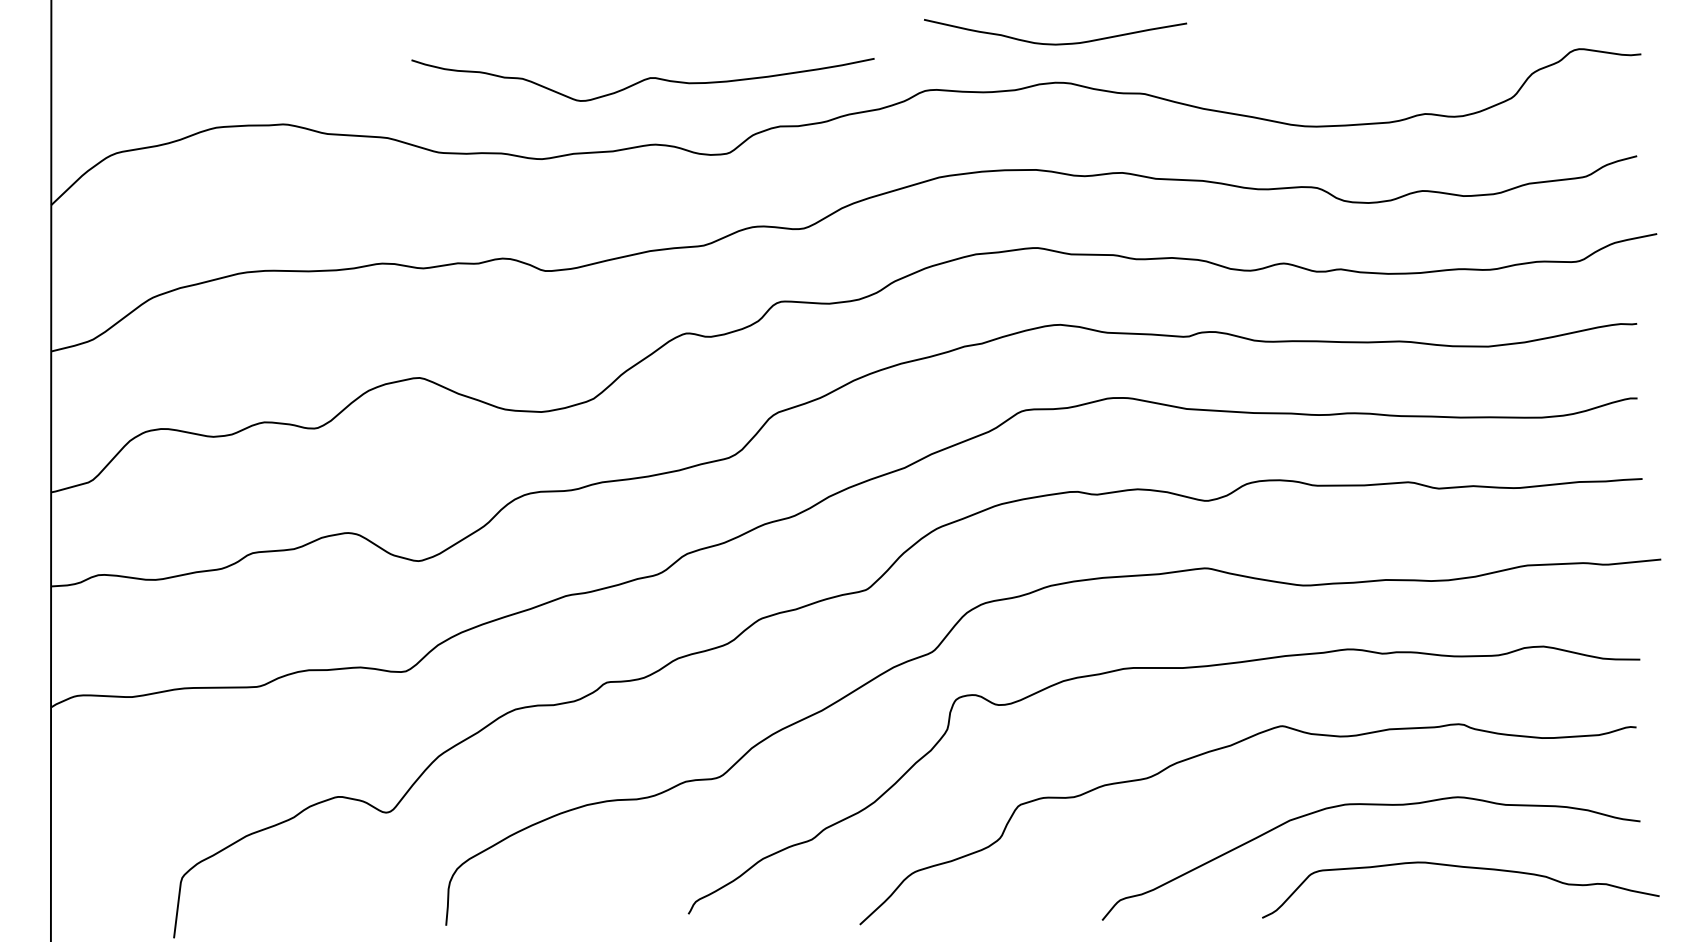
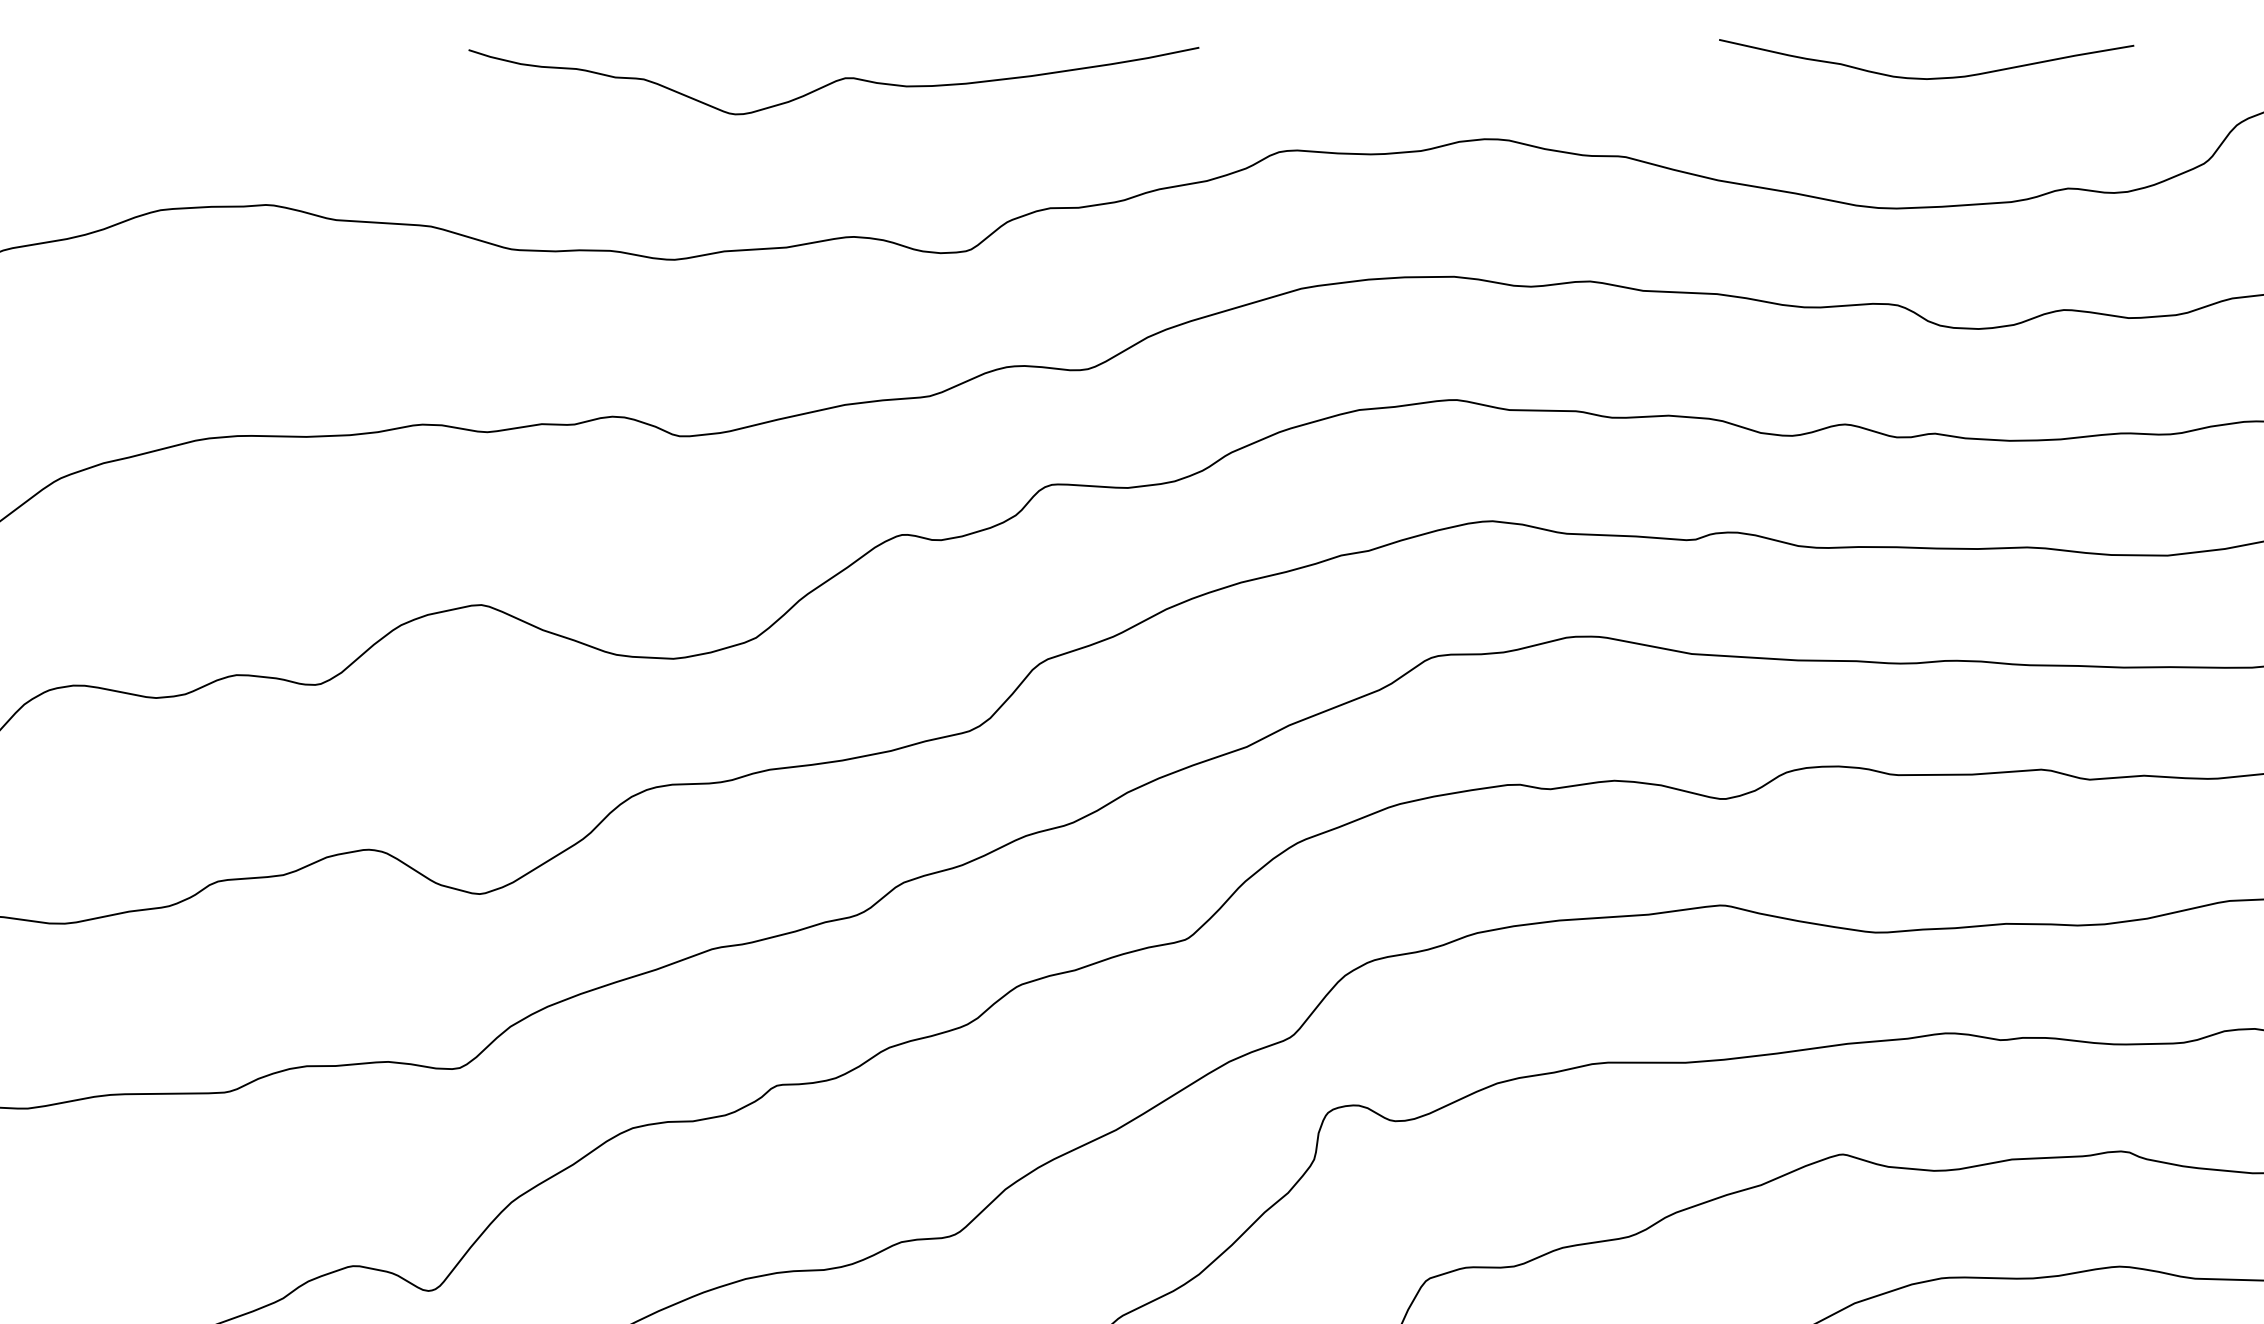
curve: (1055, 43) -> (1926, 77), moved
curve: (642, 79) -> (833, 80), moved

